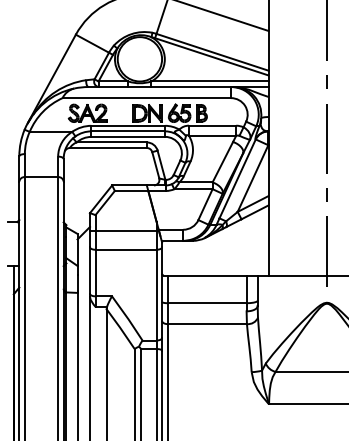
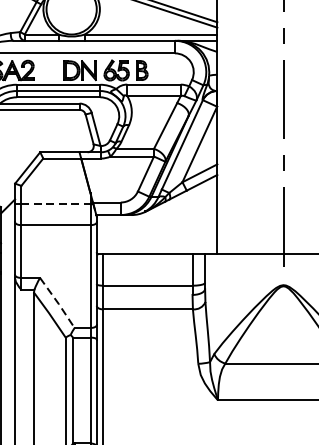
line: (126, 230) -> (56, 203), solid -> dashed
line: (128, 318) -> (58, 303), solid -> dashed

